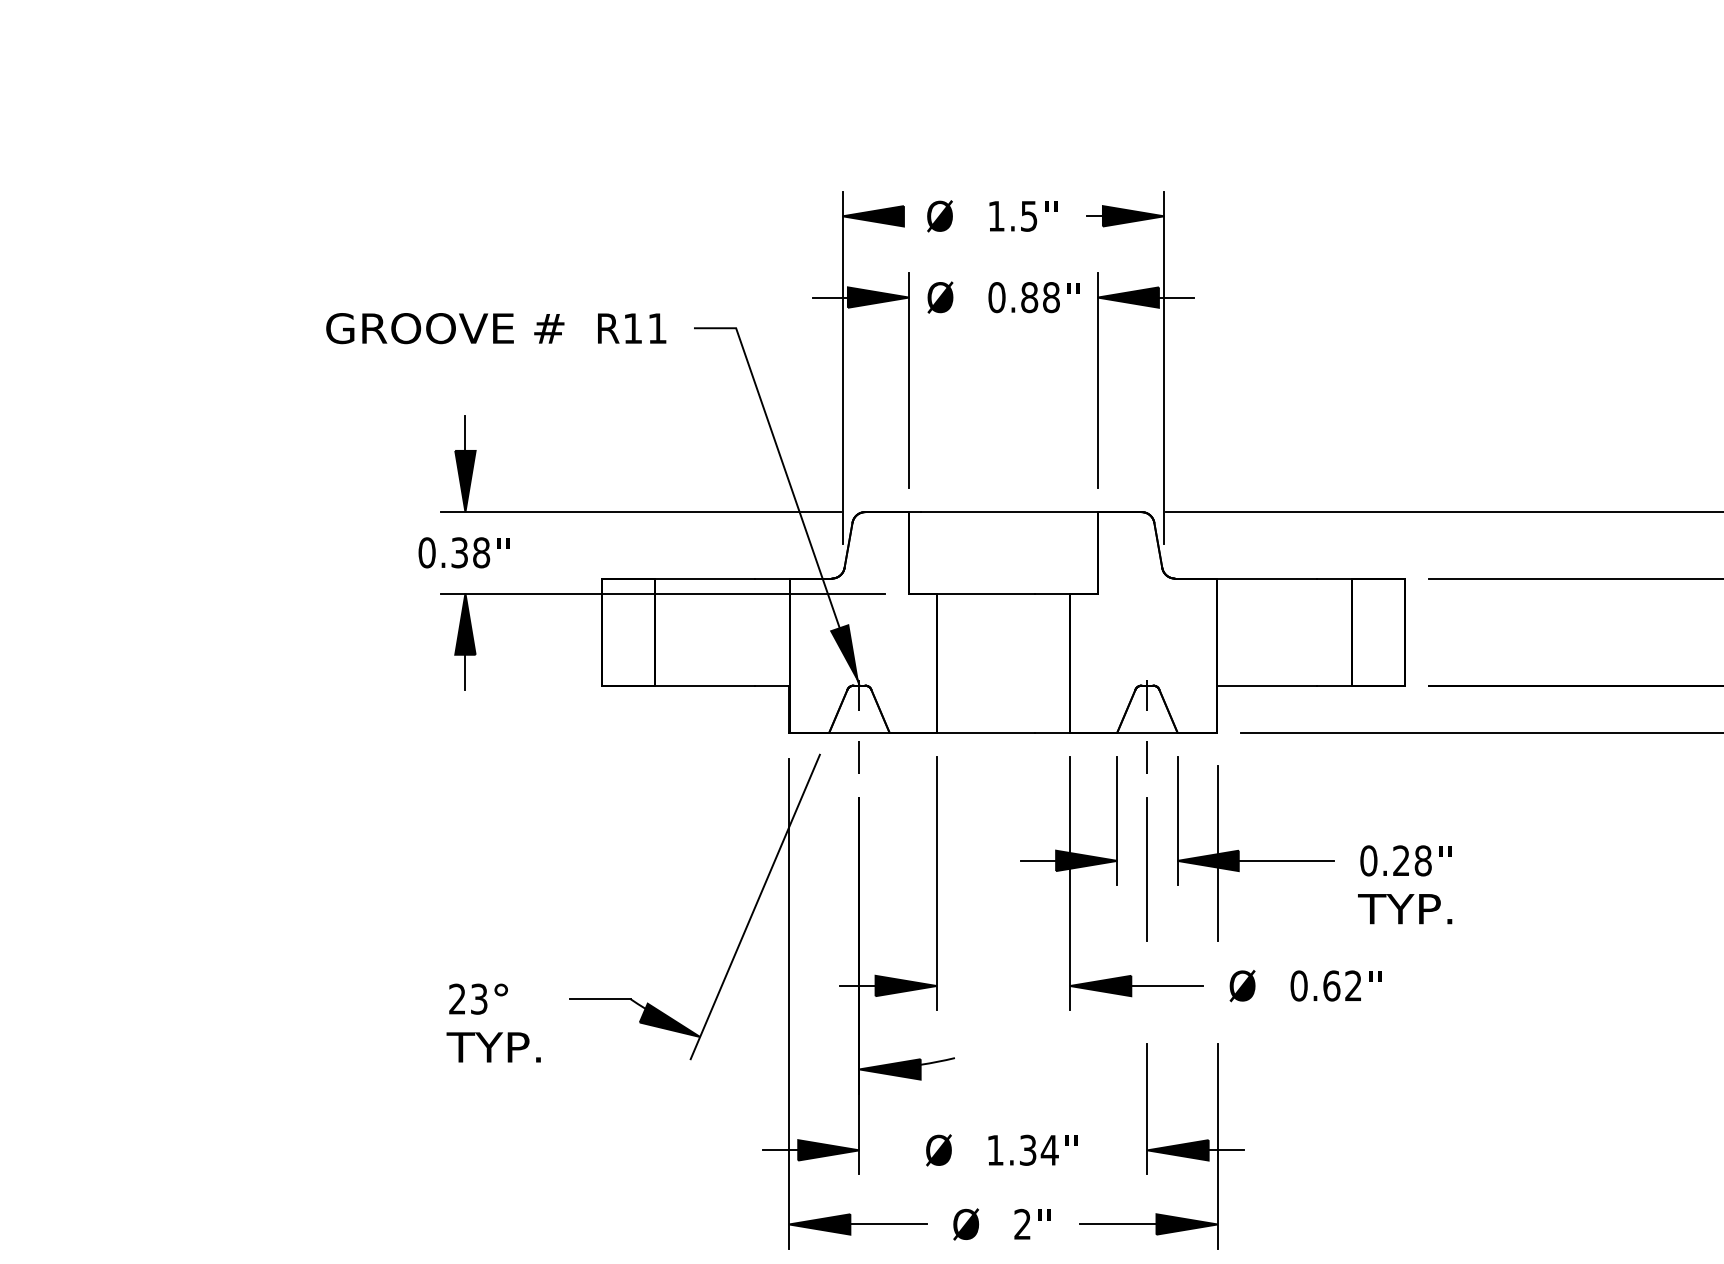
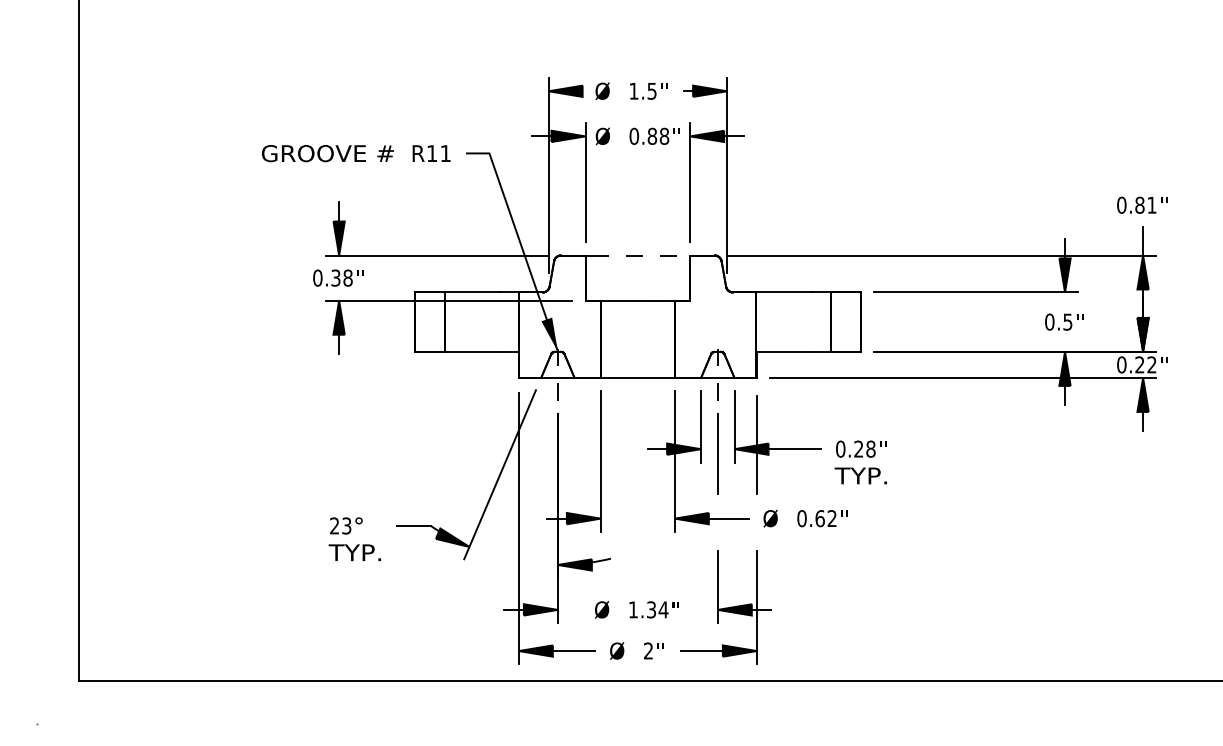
line: (1009, 512) -> (641, 255), solid -> dashed

